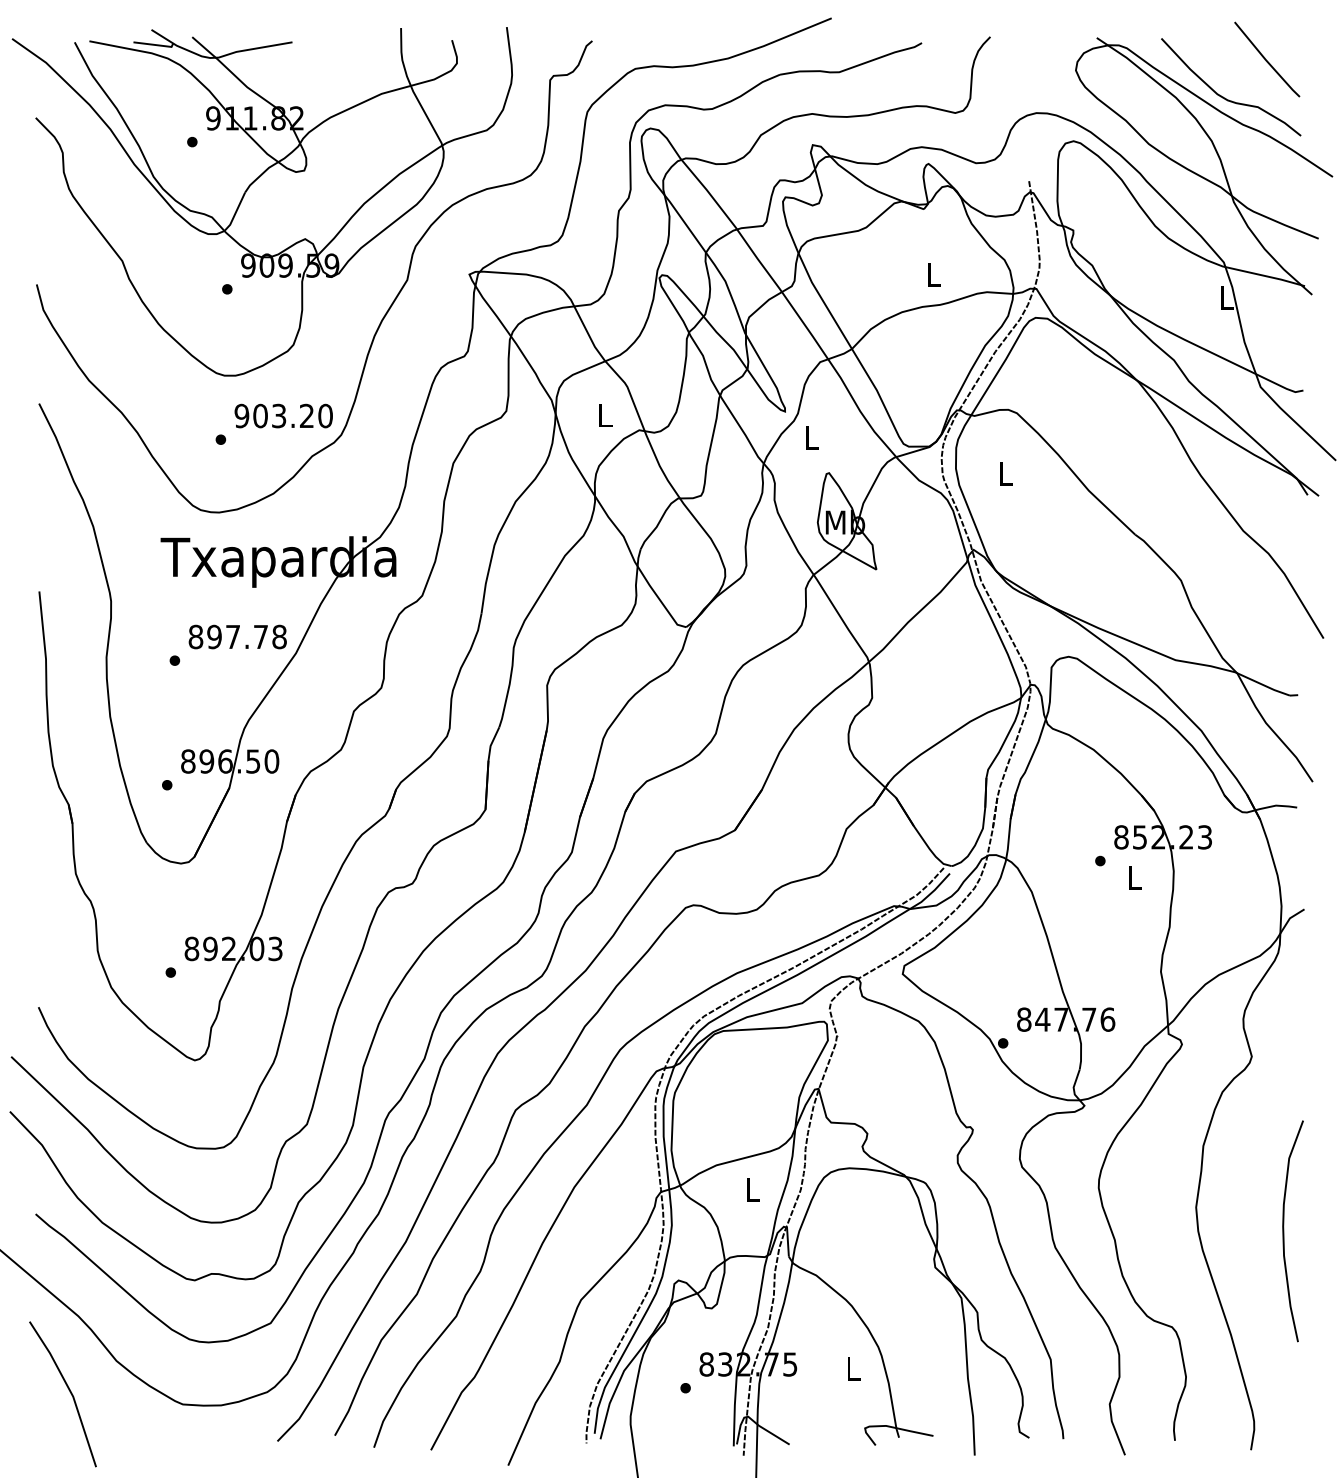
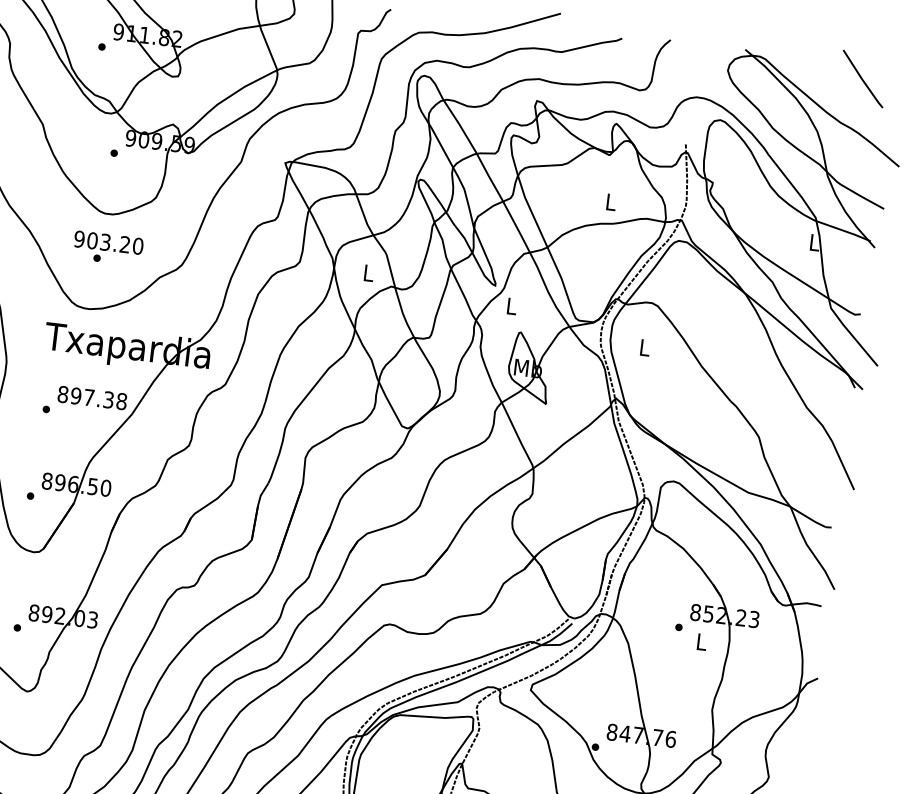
curve: (1225, 97) -> (830, 102), removed
text: (283, 415) -> (108, 242), moved
text: (260, 636) -> (108, 399), 897.78 -> 897.38

